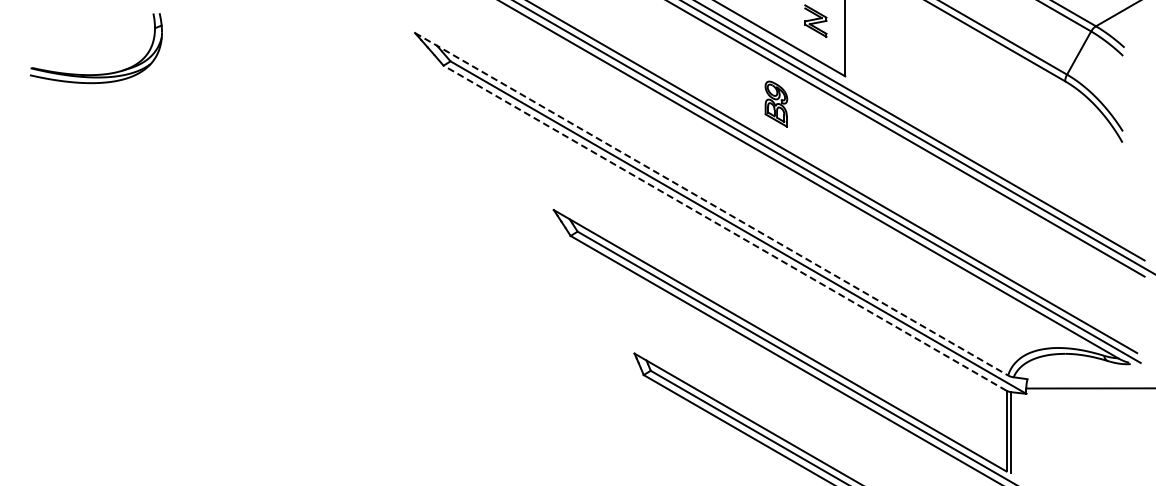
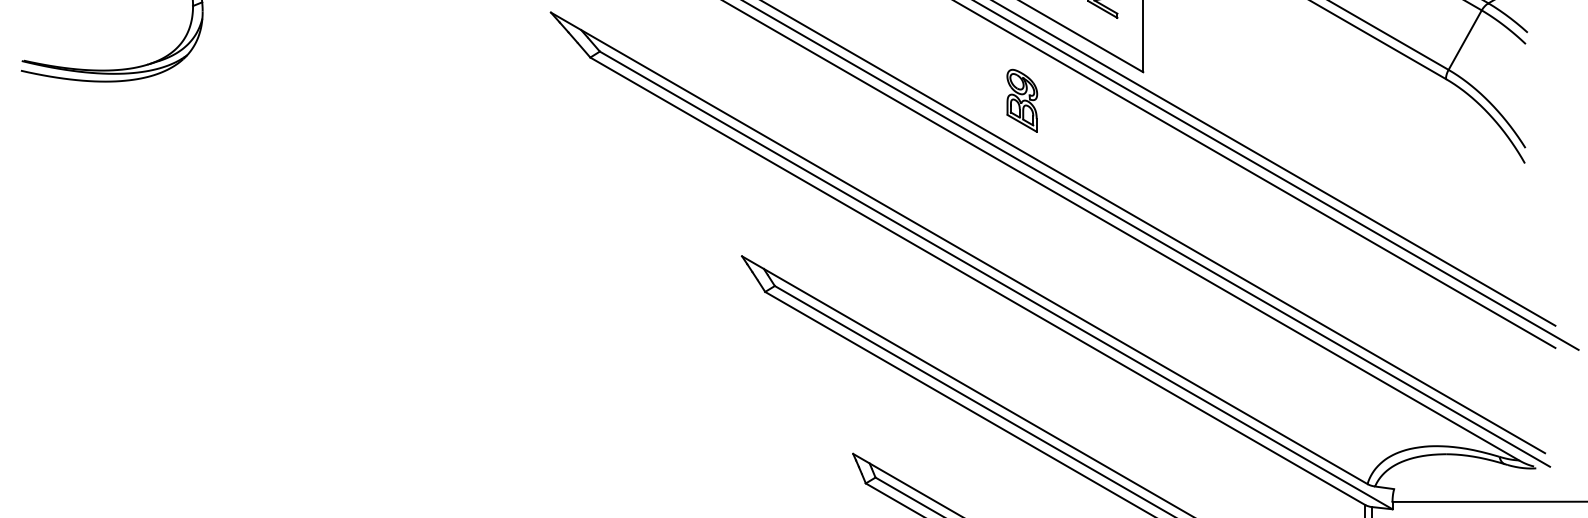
part: (776, 103) -> (1022, 99), moved
line: (712, 204) -> (960, 248), dashed -> solid
line: (724, 227) -> (977, 280), dashed -> solid

